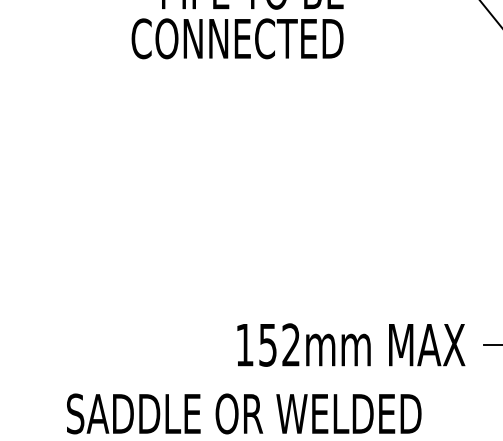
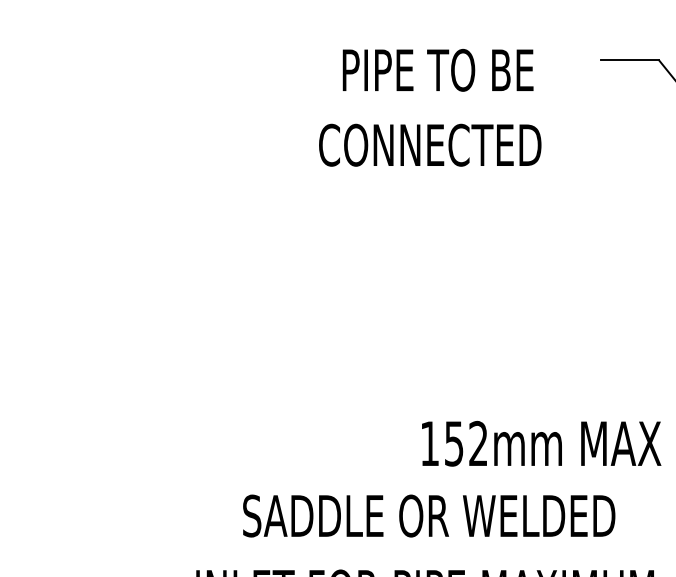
text: (237, 38) -> (430, 144), moved

